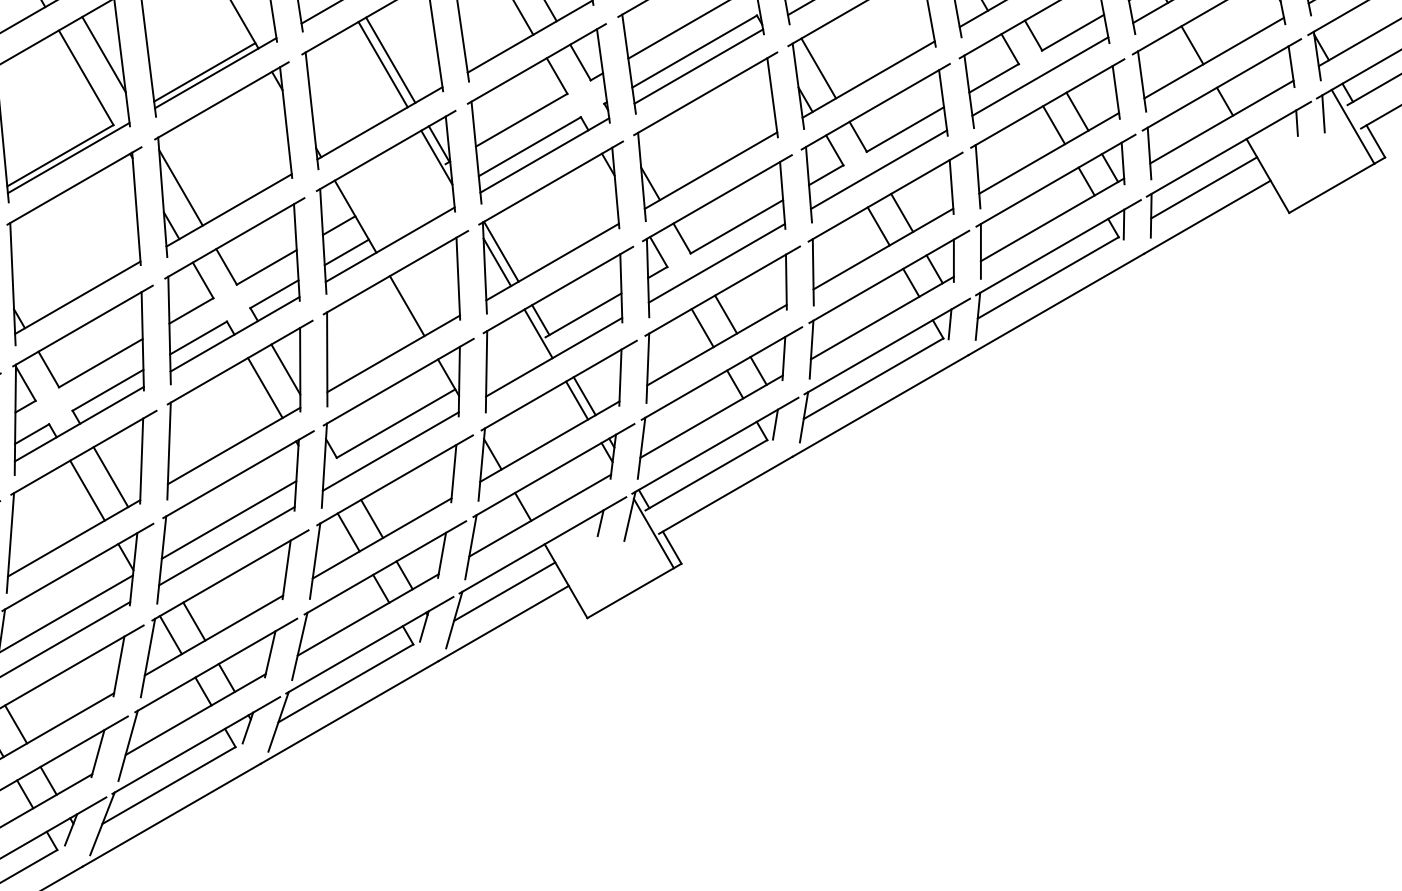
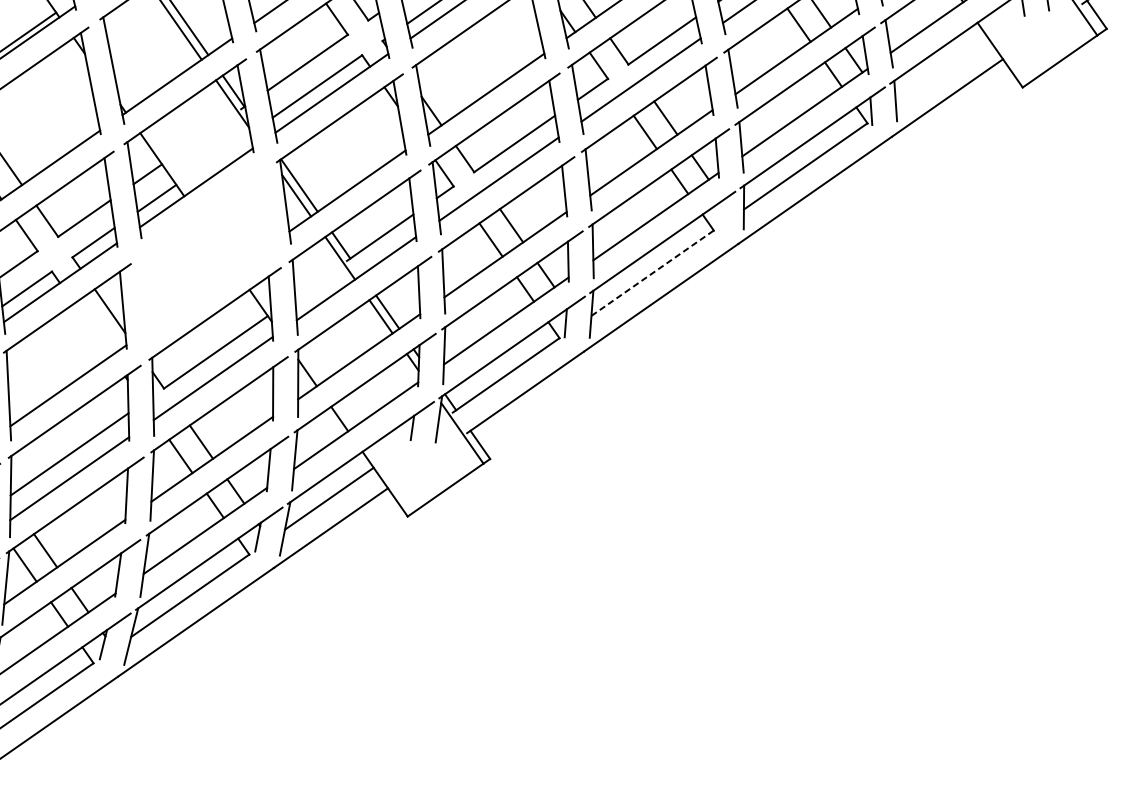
line: (1204, 187) -> (942, 70), removed
part: (395, 318) -> (207, 255), removed
line: (949, 324) -> (718, 217), removed
line: (873, 378) -> (652, 273), solid -> dashed
line: (265, 388) -> (92, 330), removed

